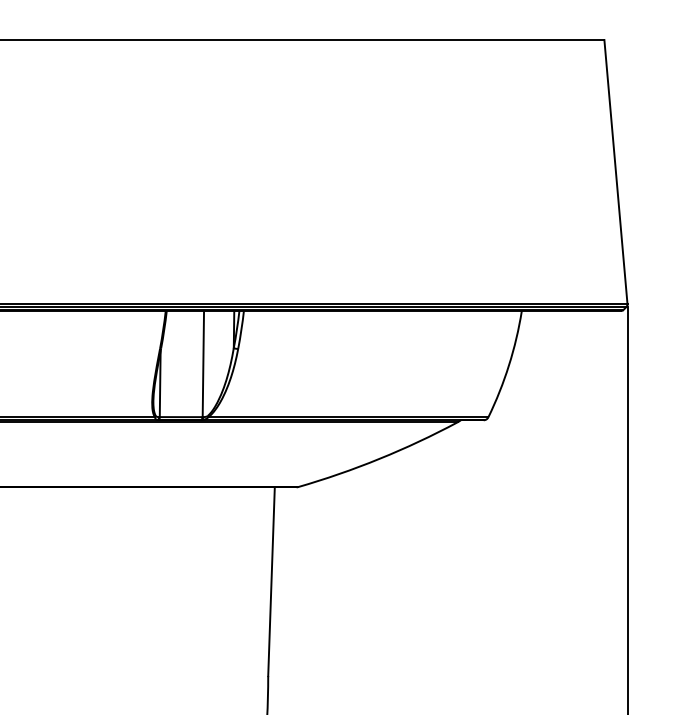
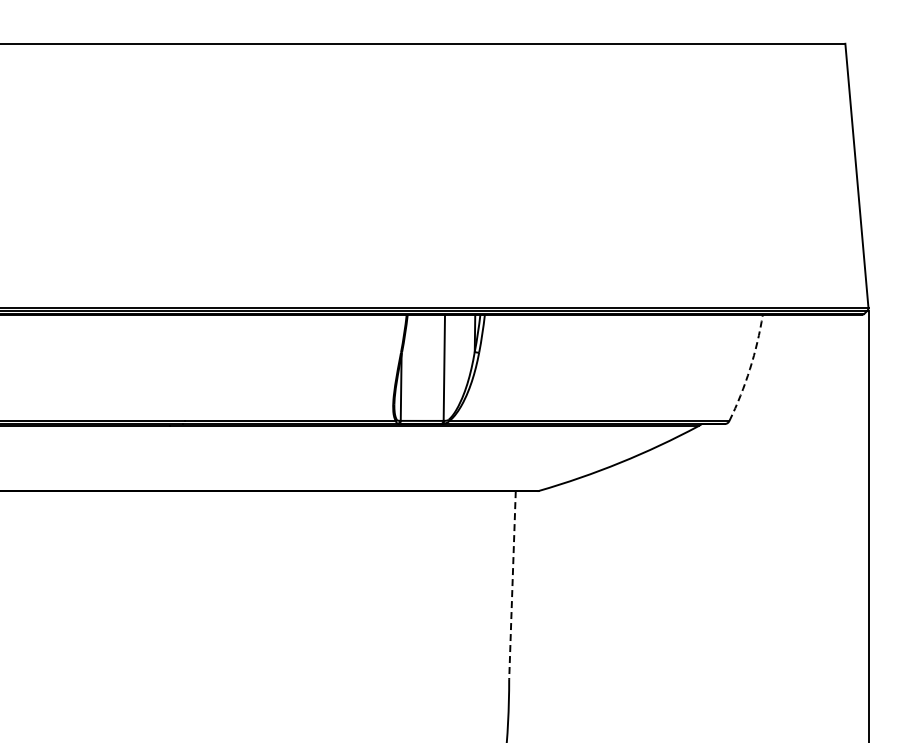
arc: (508, 365) -> (749, 369), solid -> dashed
line: (271, 582) -> (512, 586), solid -> dashed

